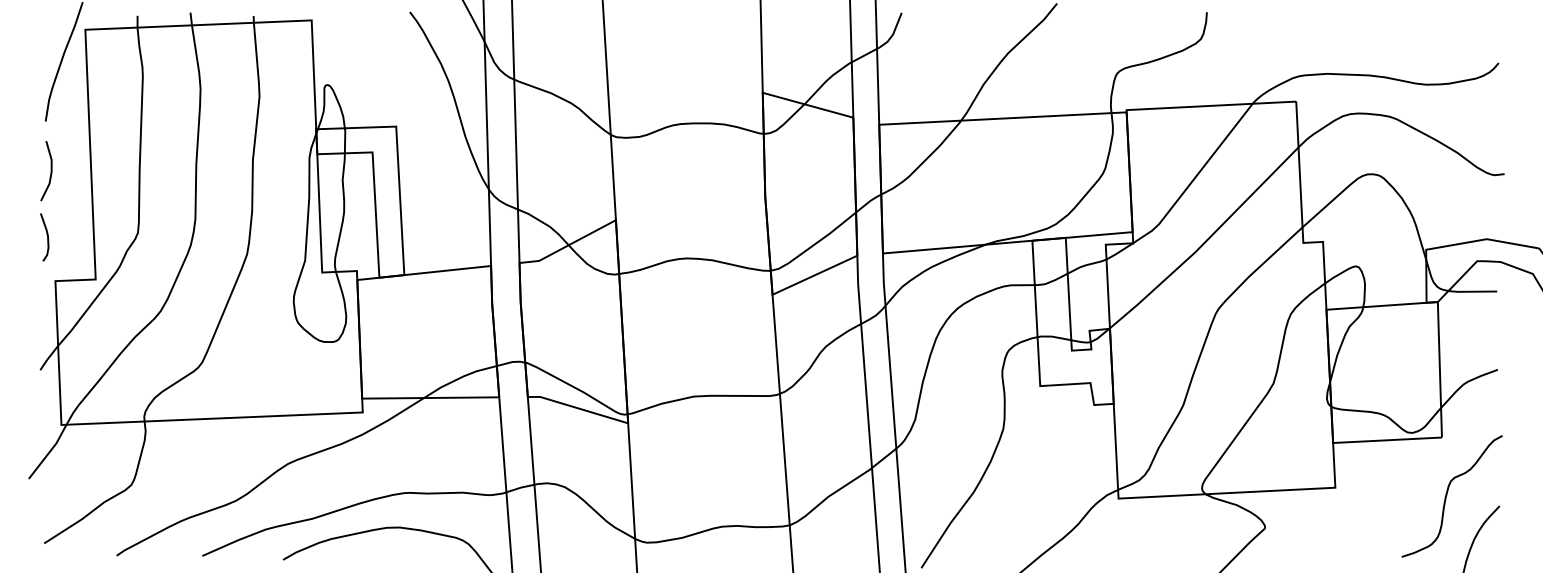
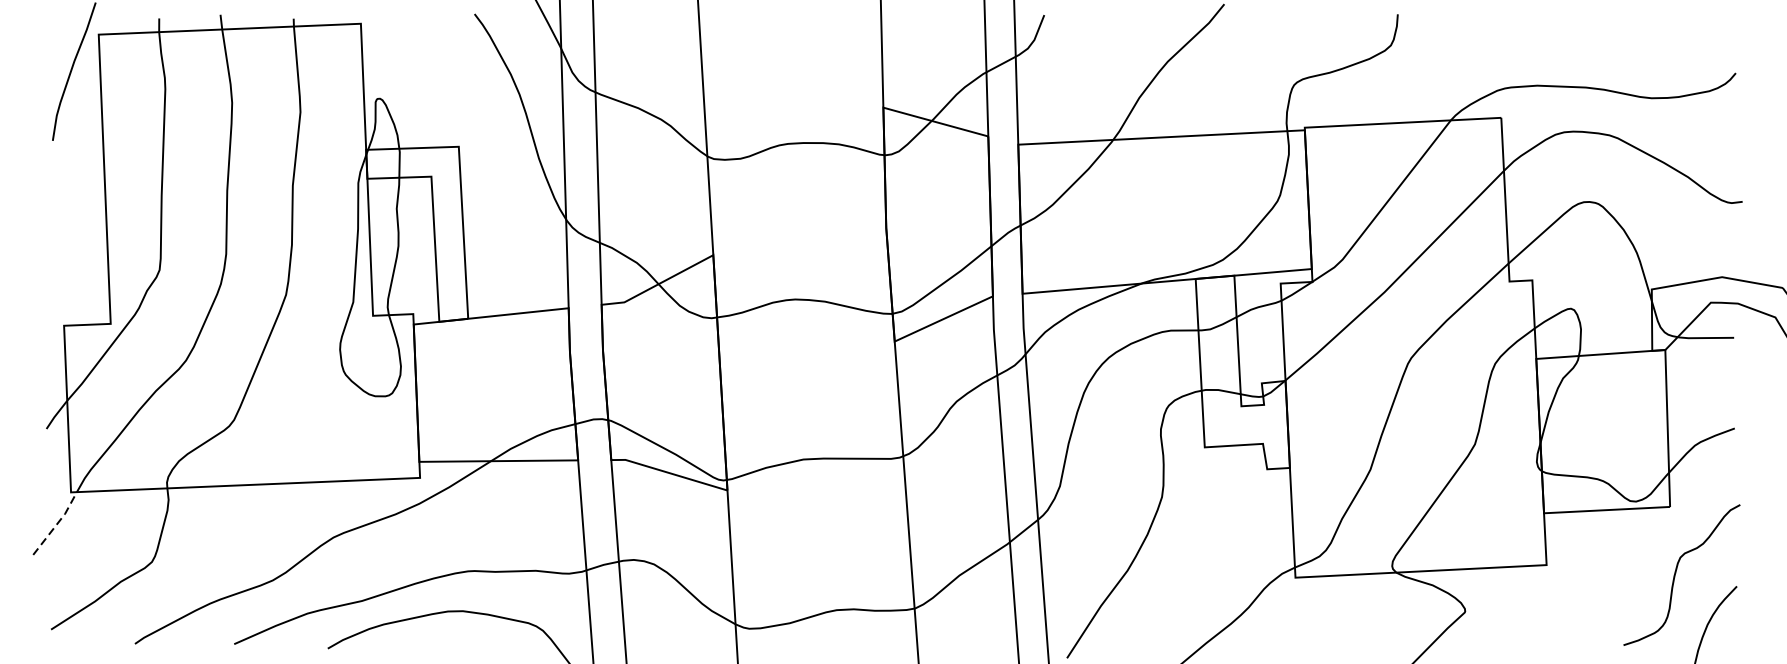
line: (50, 171) -> (58, 198), removed
curve: (46, 235) -> (53, 272), removed
line: (49, 452) -> (57, 524), solid -> dashed

